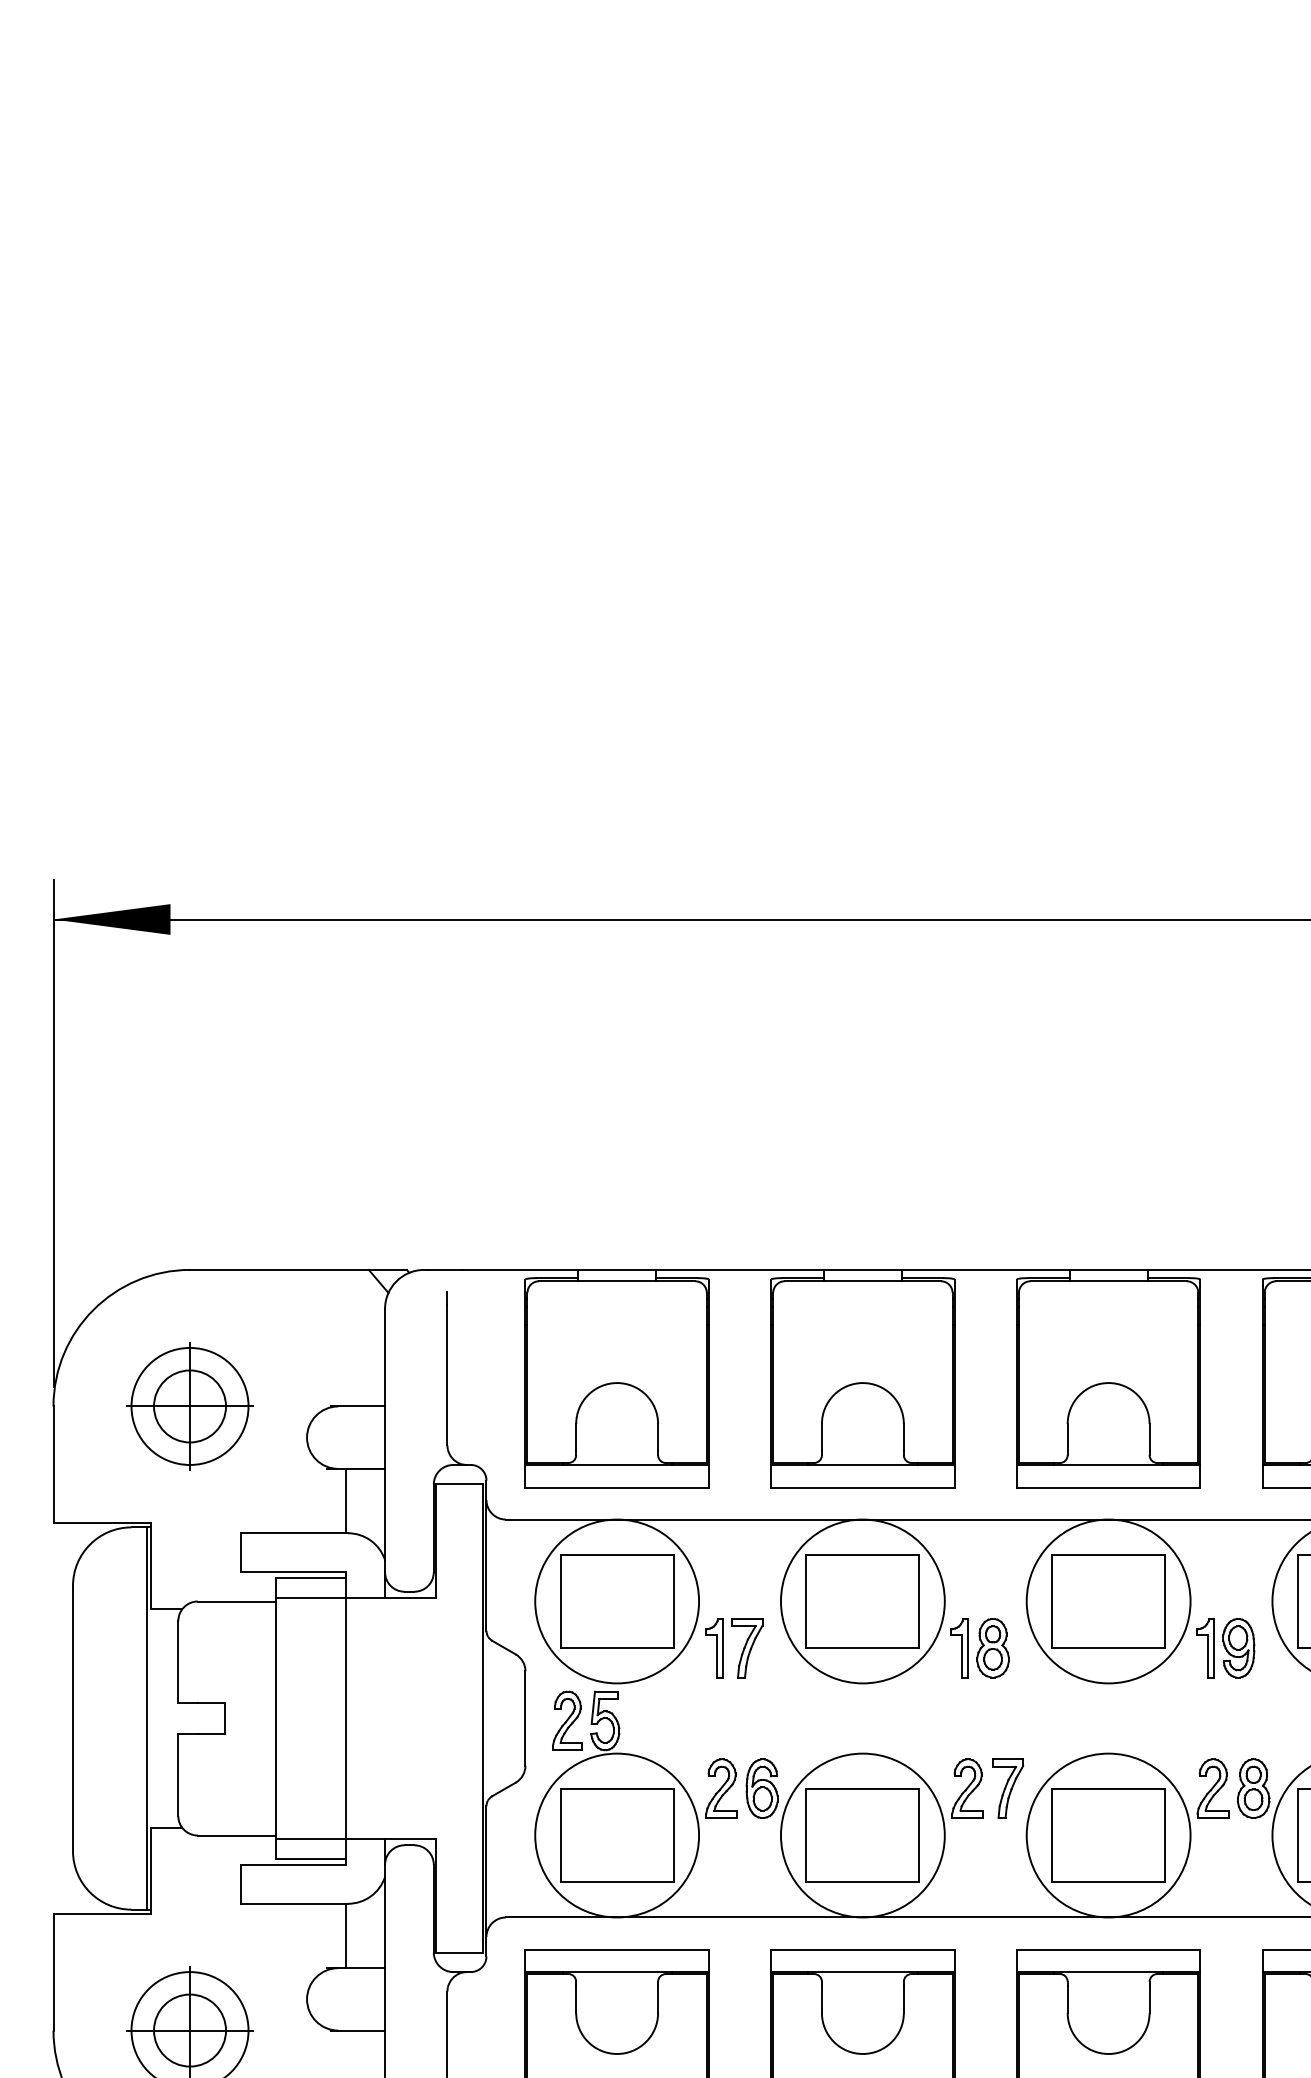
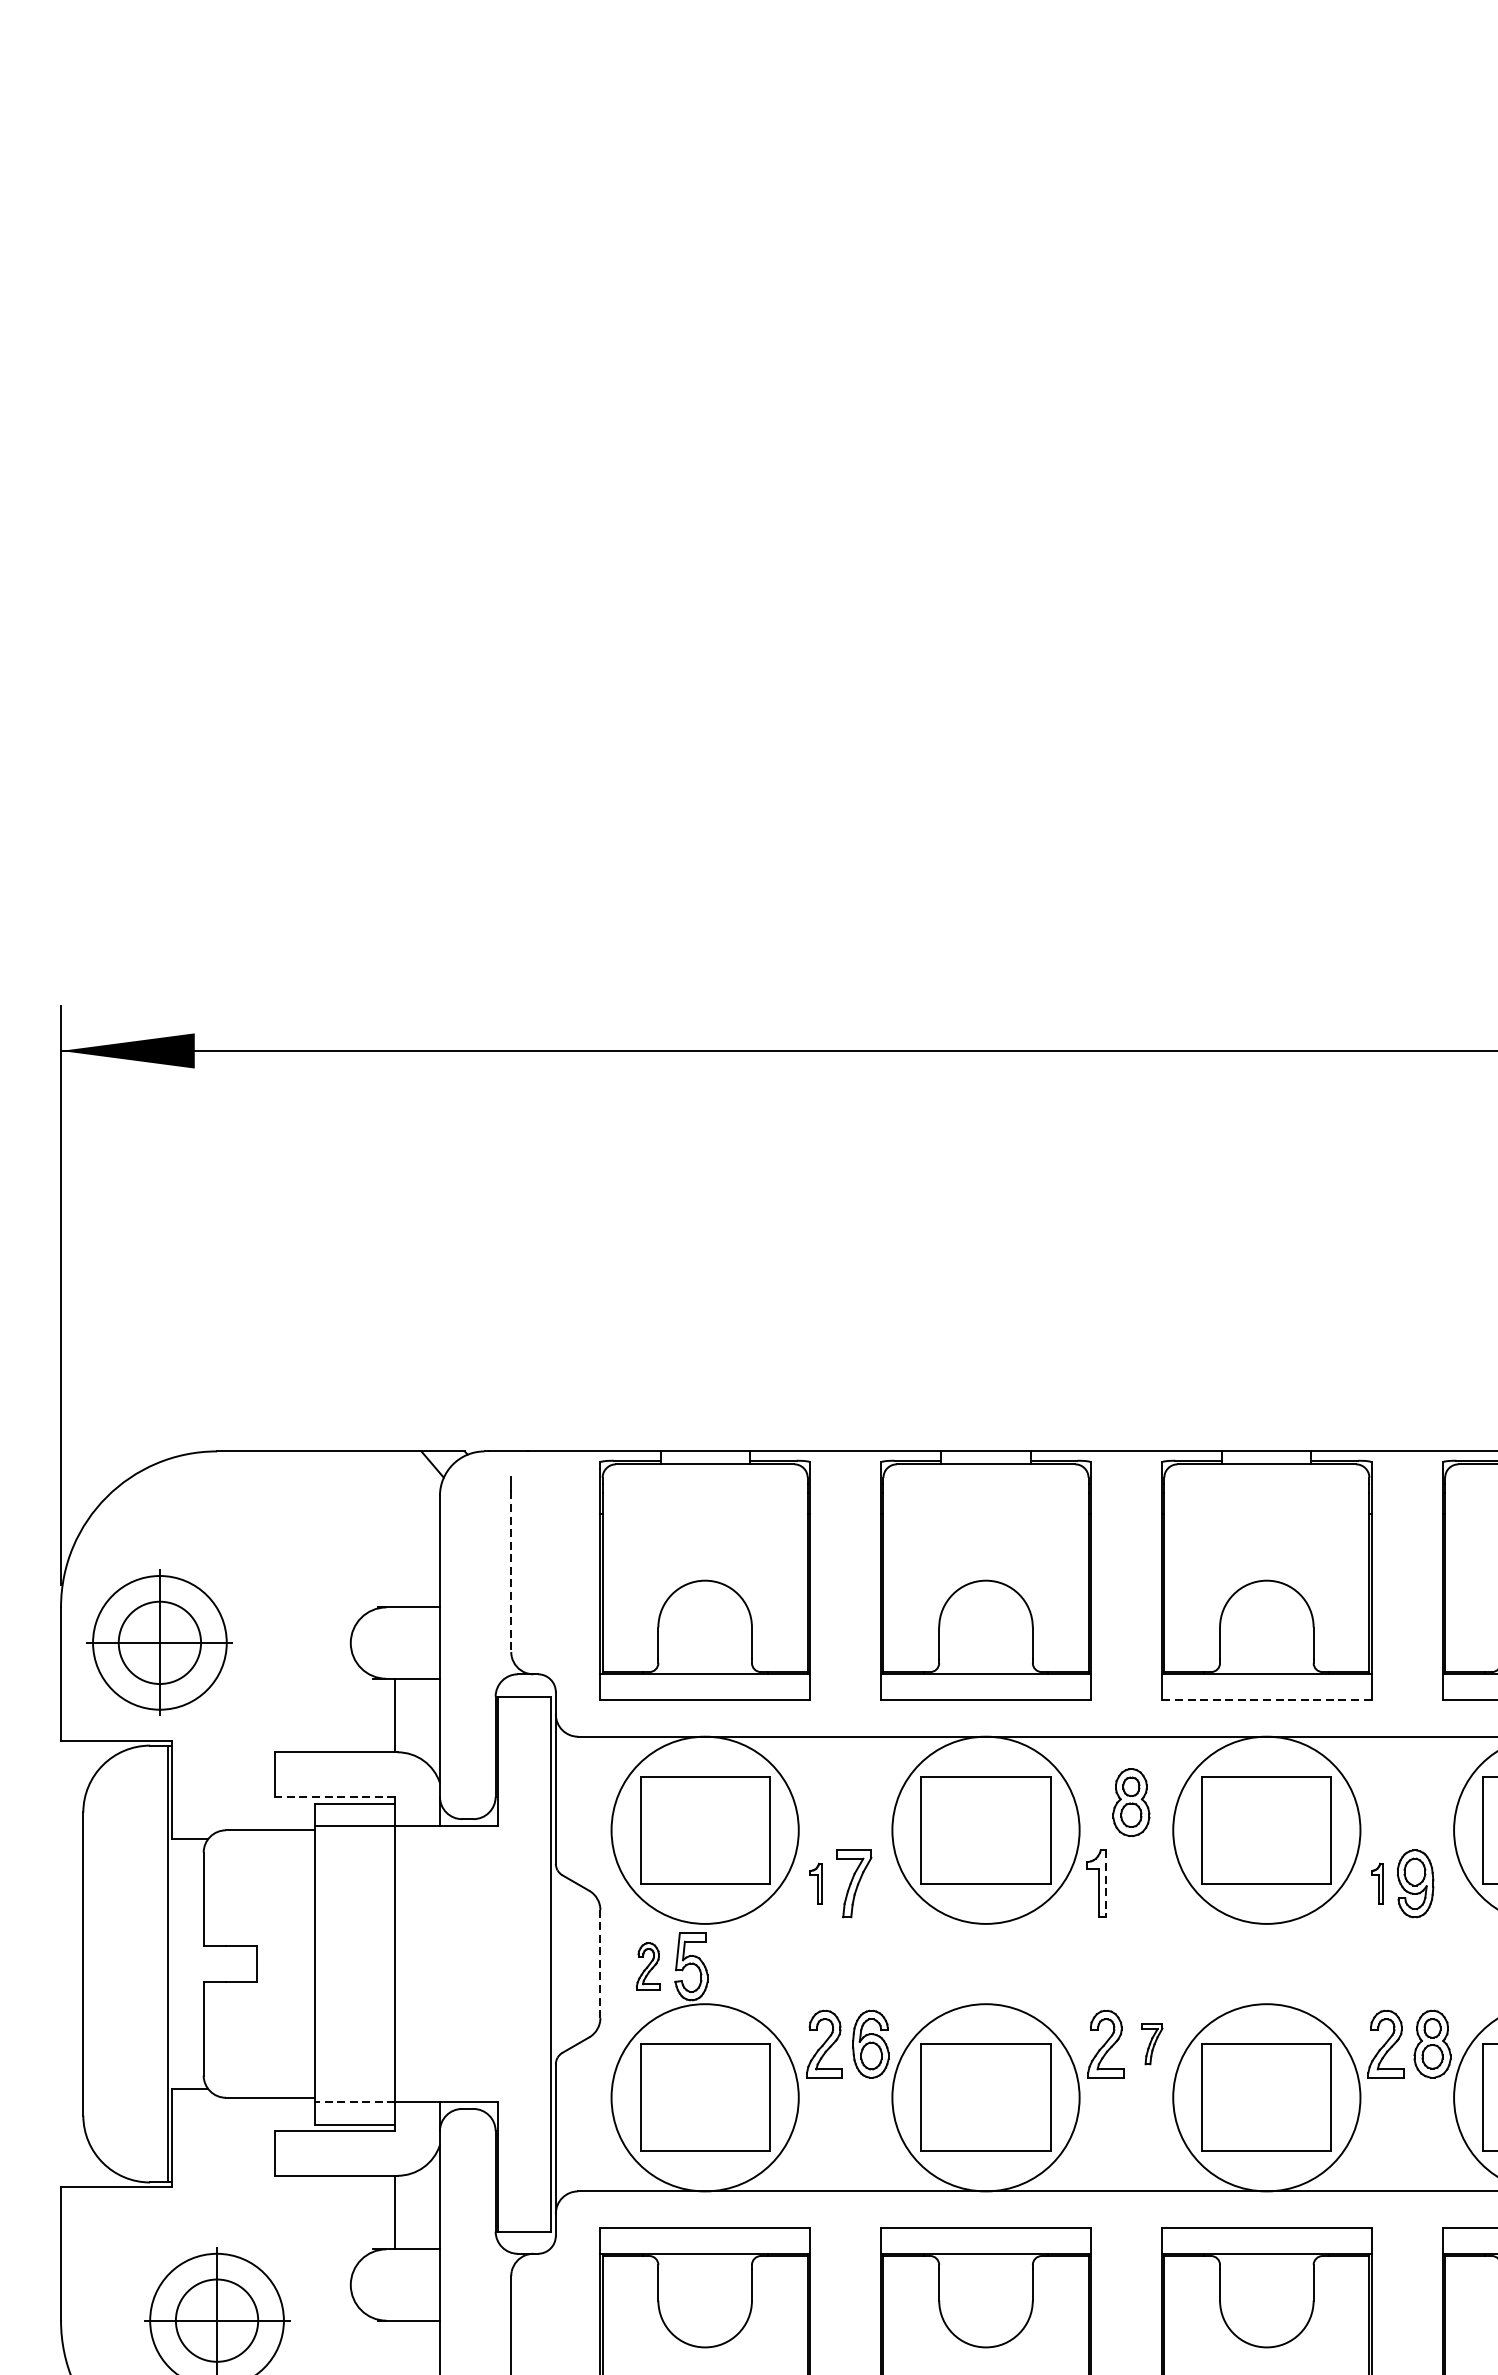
line: (447, 1375) -> (511, 1572), solid -> dashed
part: (189, 1406) -> (159, 1642), moved
line: (1108, 1487) -> (1266, 1700), solid -> dashed
line: (293, 1572) -> (335, 1797), solid -> dashed
part: (714, 1648) -> (816, 1884), size x0.6
line: (967, 1648) -> (1105, 1884), solid -> dashed
part: (992, 1648) -> (1130, 1802), moved
part: (1205, 1648) -> (1377, 1884), size x0.6
line: (525, 1718) -> (600, 1964), solid -> dashed
part: (567, 1720) -> (648, 1966), size x0.7
part: (1008, 1788) -> (1152, 2044), size x0.6
line: (310, 1839) -> (354, 2102), solid -> dashed

